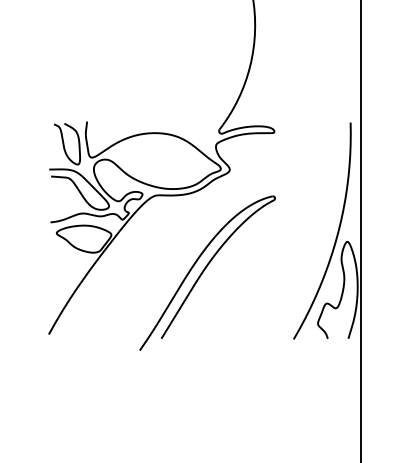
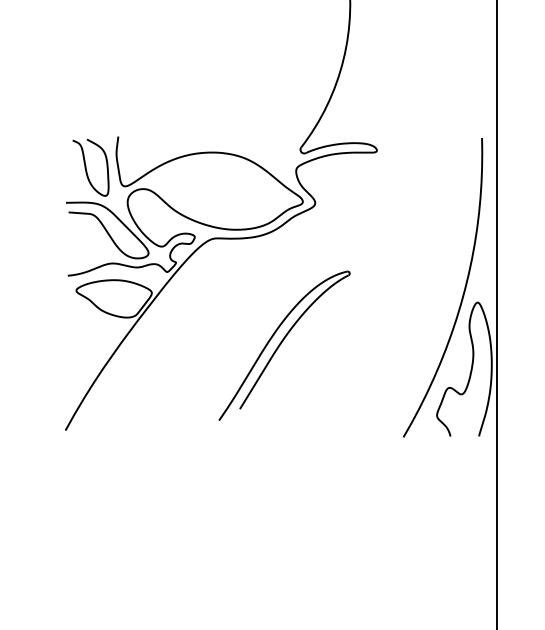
part: (207, 272) -> (284, 344), size x0.7

